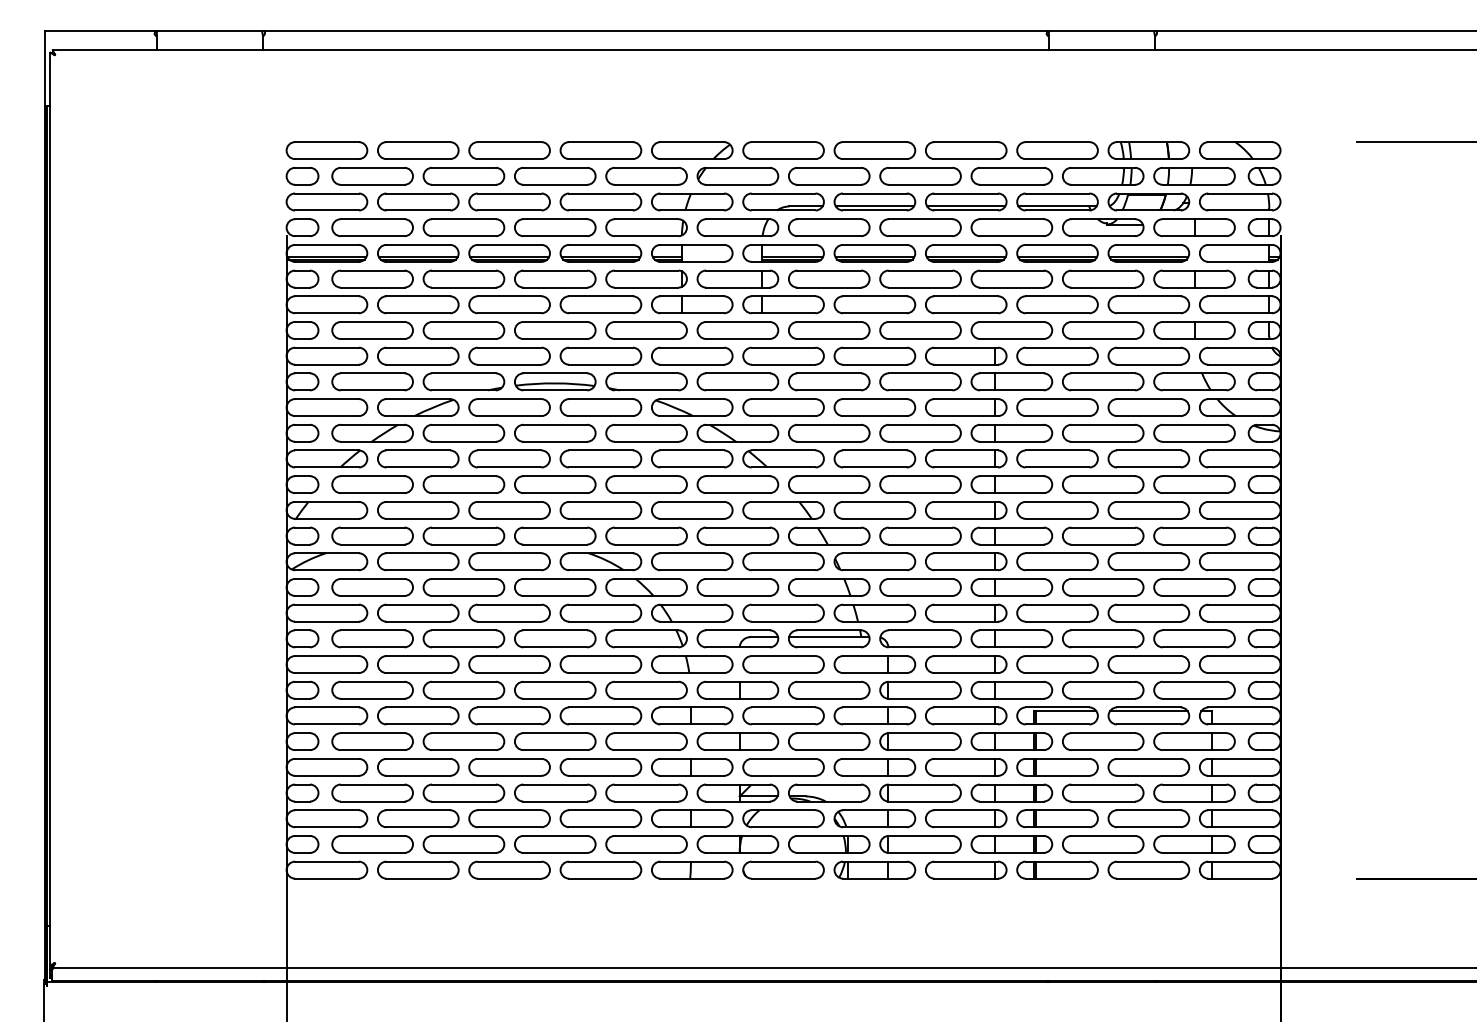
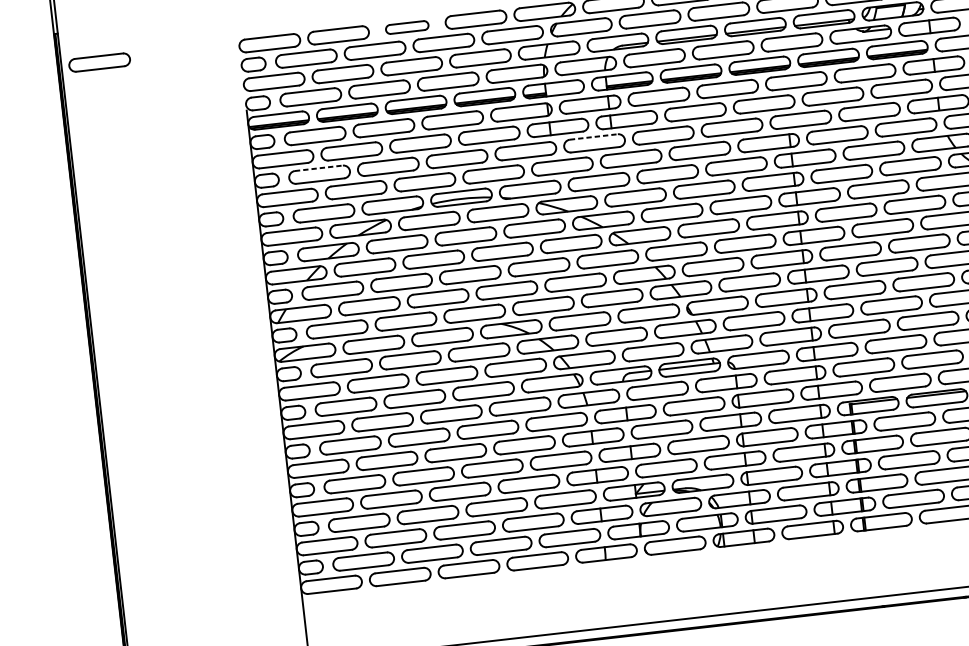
part: (100, 150) -> (99, 62), added
part: (509, 150) -> (407, 27), size x0.7
line: (372, 322) -> (318, 168), solid -> dashed
line: (737, 322) -> (593, 137), solid -> dashed

